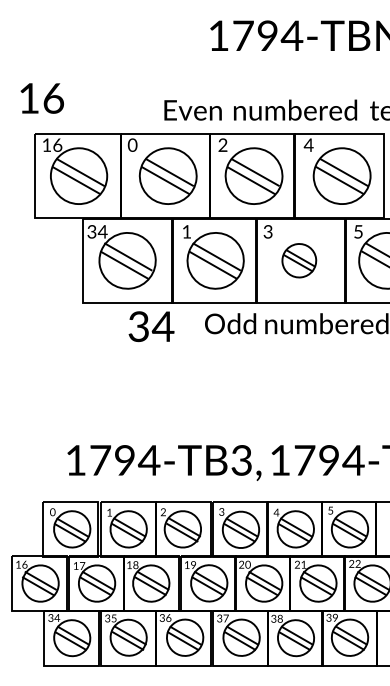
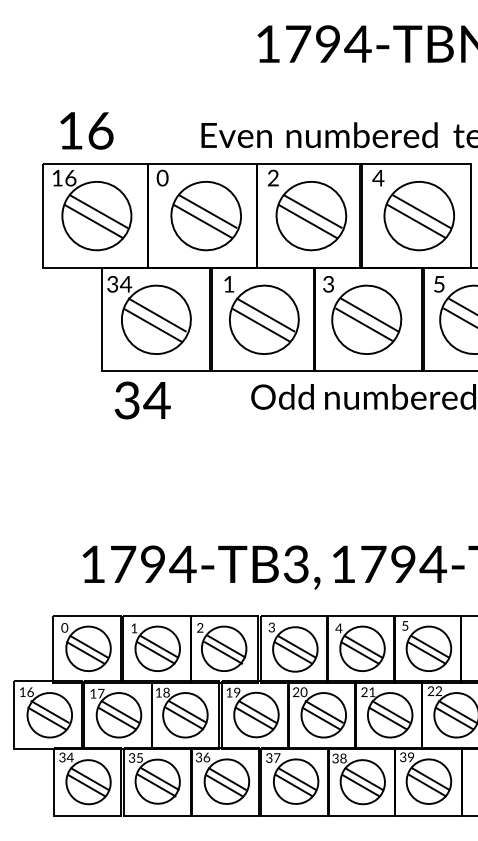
text: (41, 98) -> (86, 130), moved
part: (299, 260) -> (366, 319), size x1.67
text: (151, 326) -> (142, 400), moved

